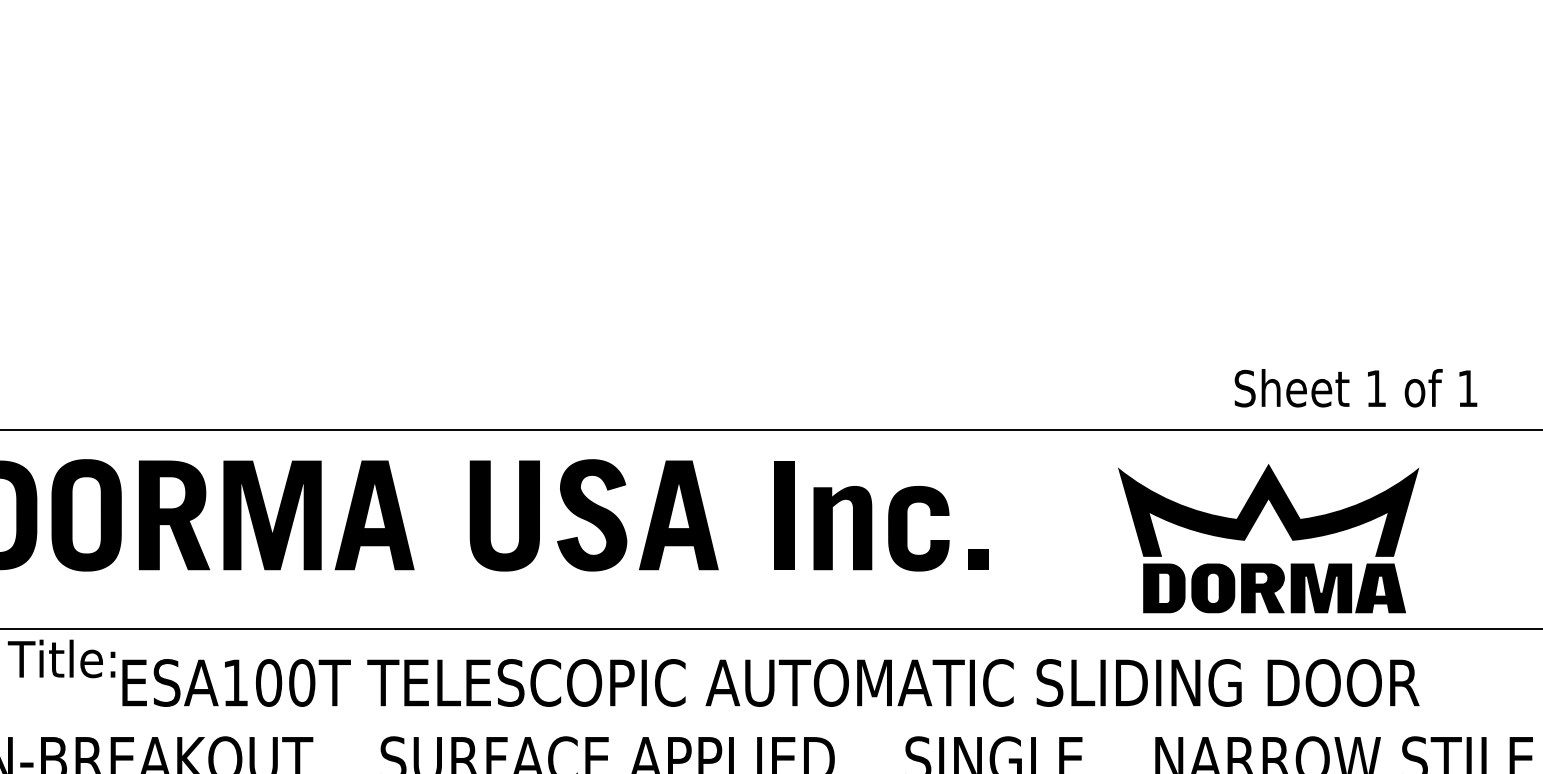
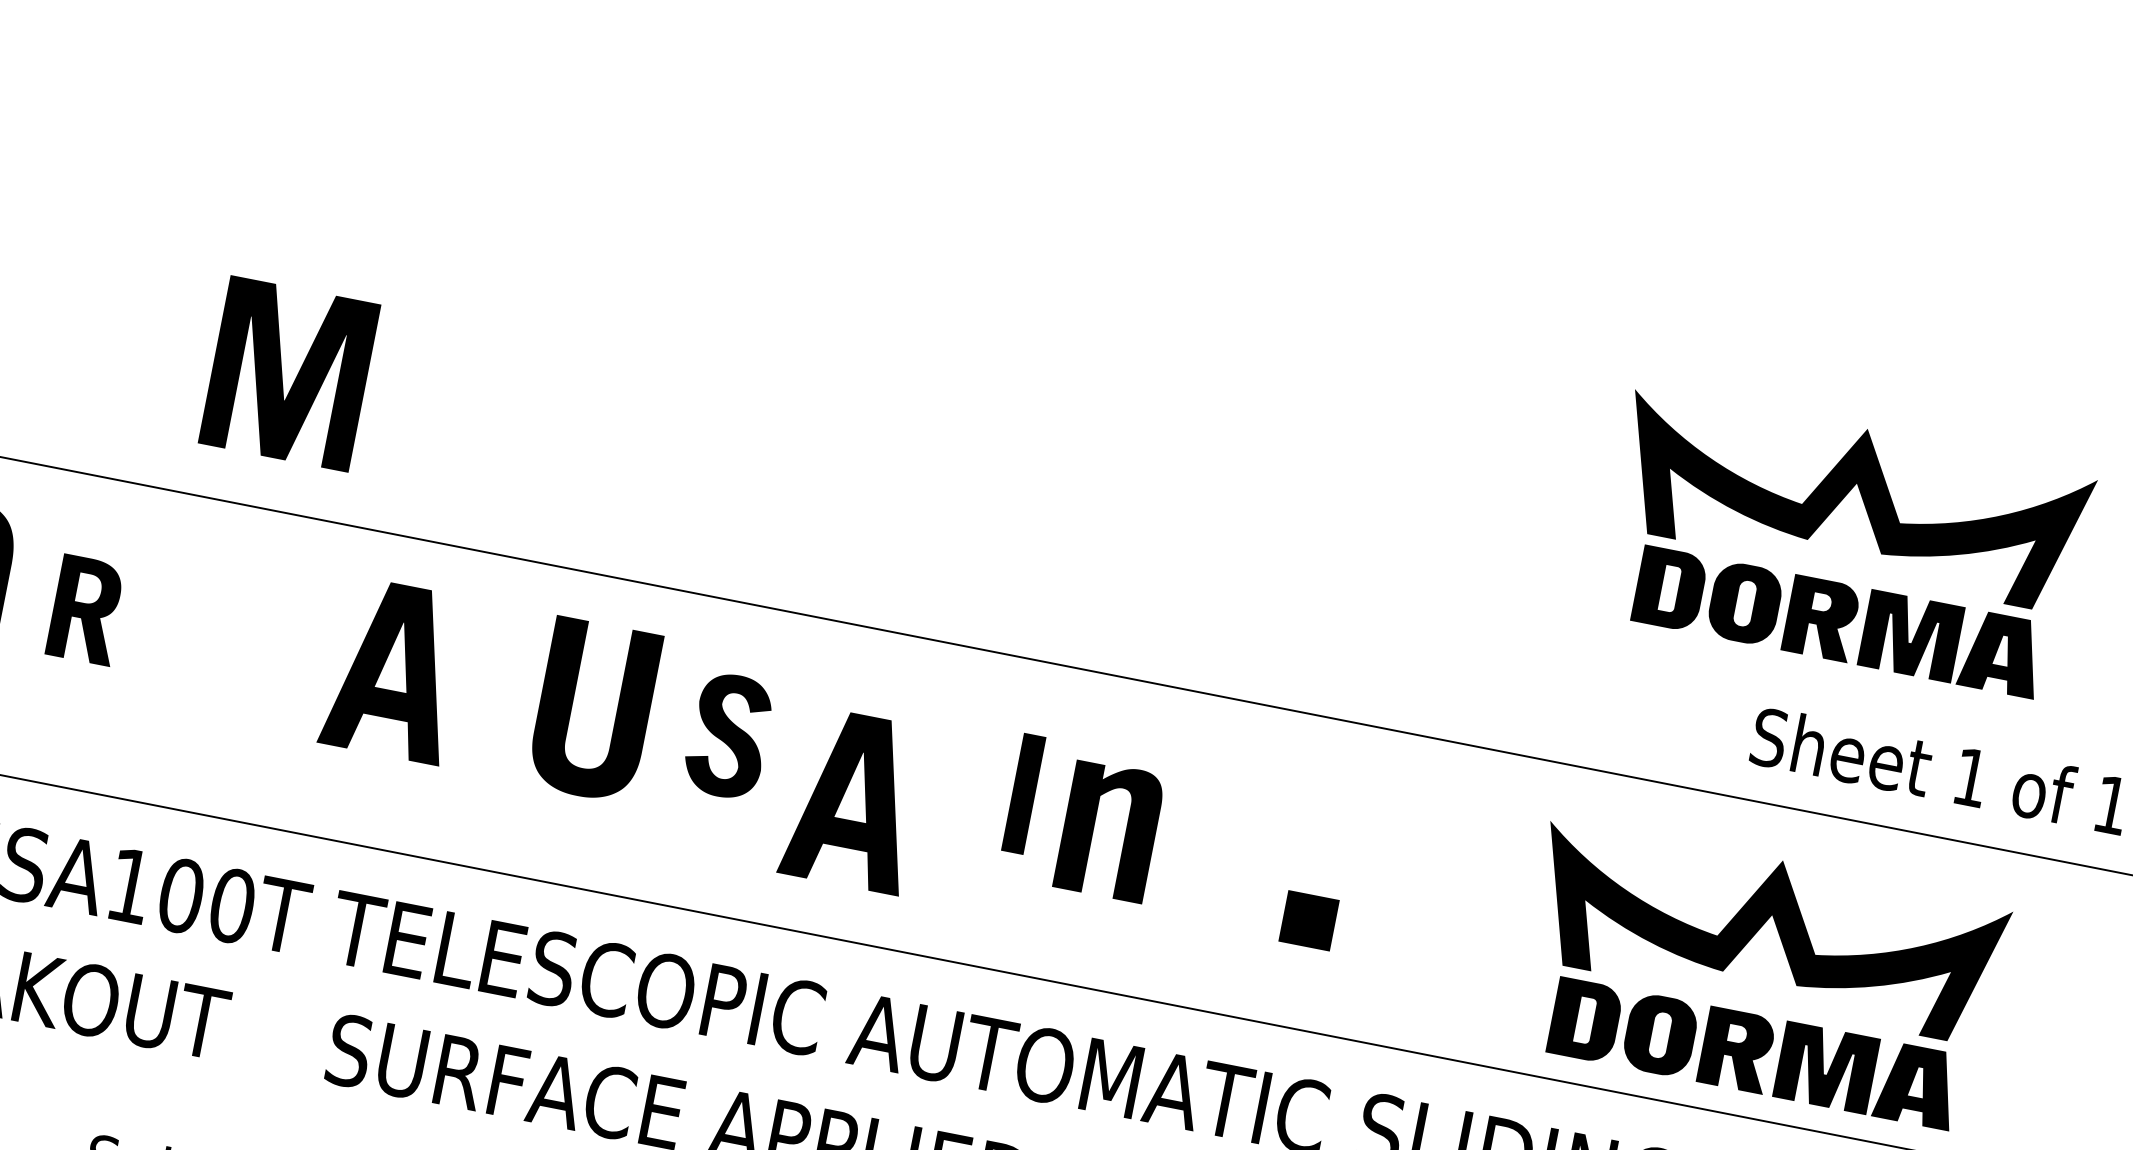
part: (1251, 248) -> (1821, 524), added
part: (174, 515) -> (86, 610), size x0.6
part: (272, 515) -> (289, 374), moved
part: (592, 515) -> (728, 736), size x0.7
part: (678, 515) -> (853, 800), moved
part: (784, 515) -> (1023, 794), size x0.7
fill: (918, 528) -> (1225, 854), removed
part: (978, 559) -> (1308, 920), size x1.6

